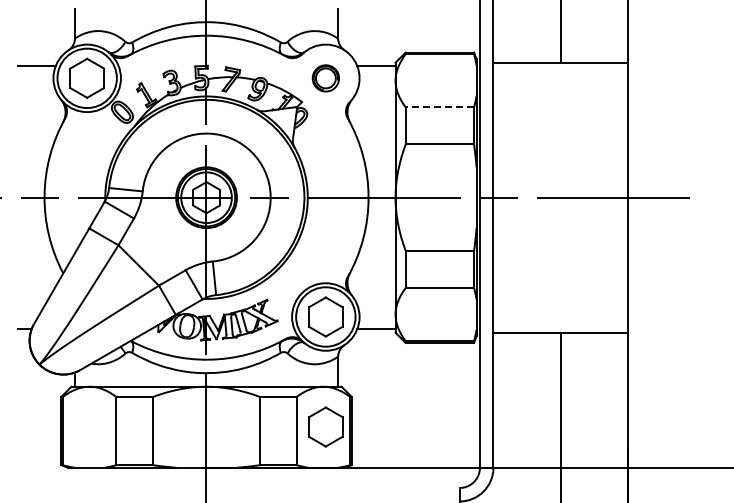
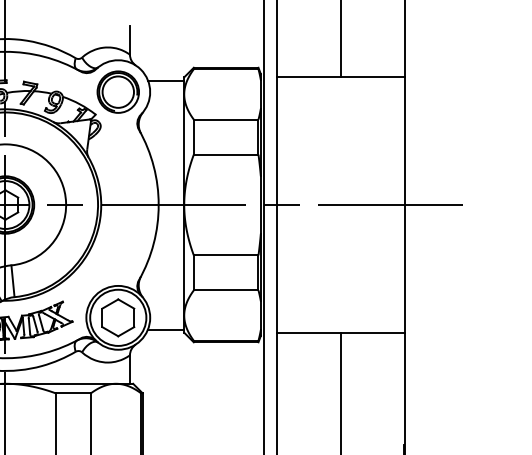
part: (325, 78) -> (117, 92), size x1.67
line: (439, 107) -> (225, 119), dashed -> solid
part: (325, 426) -> (117, 421), removed

